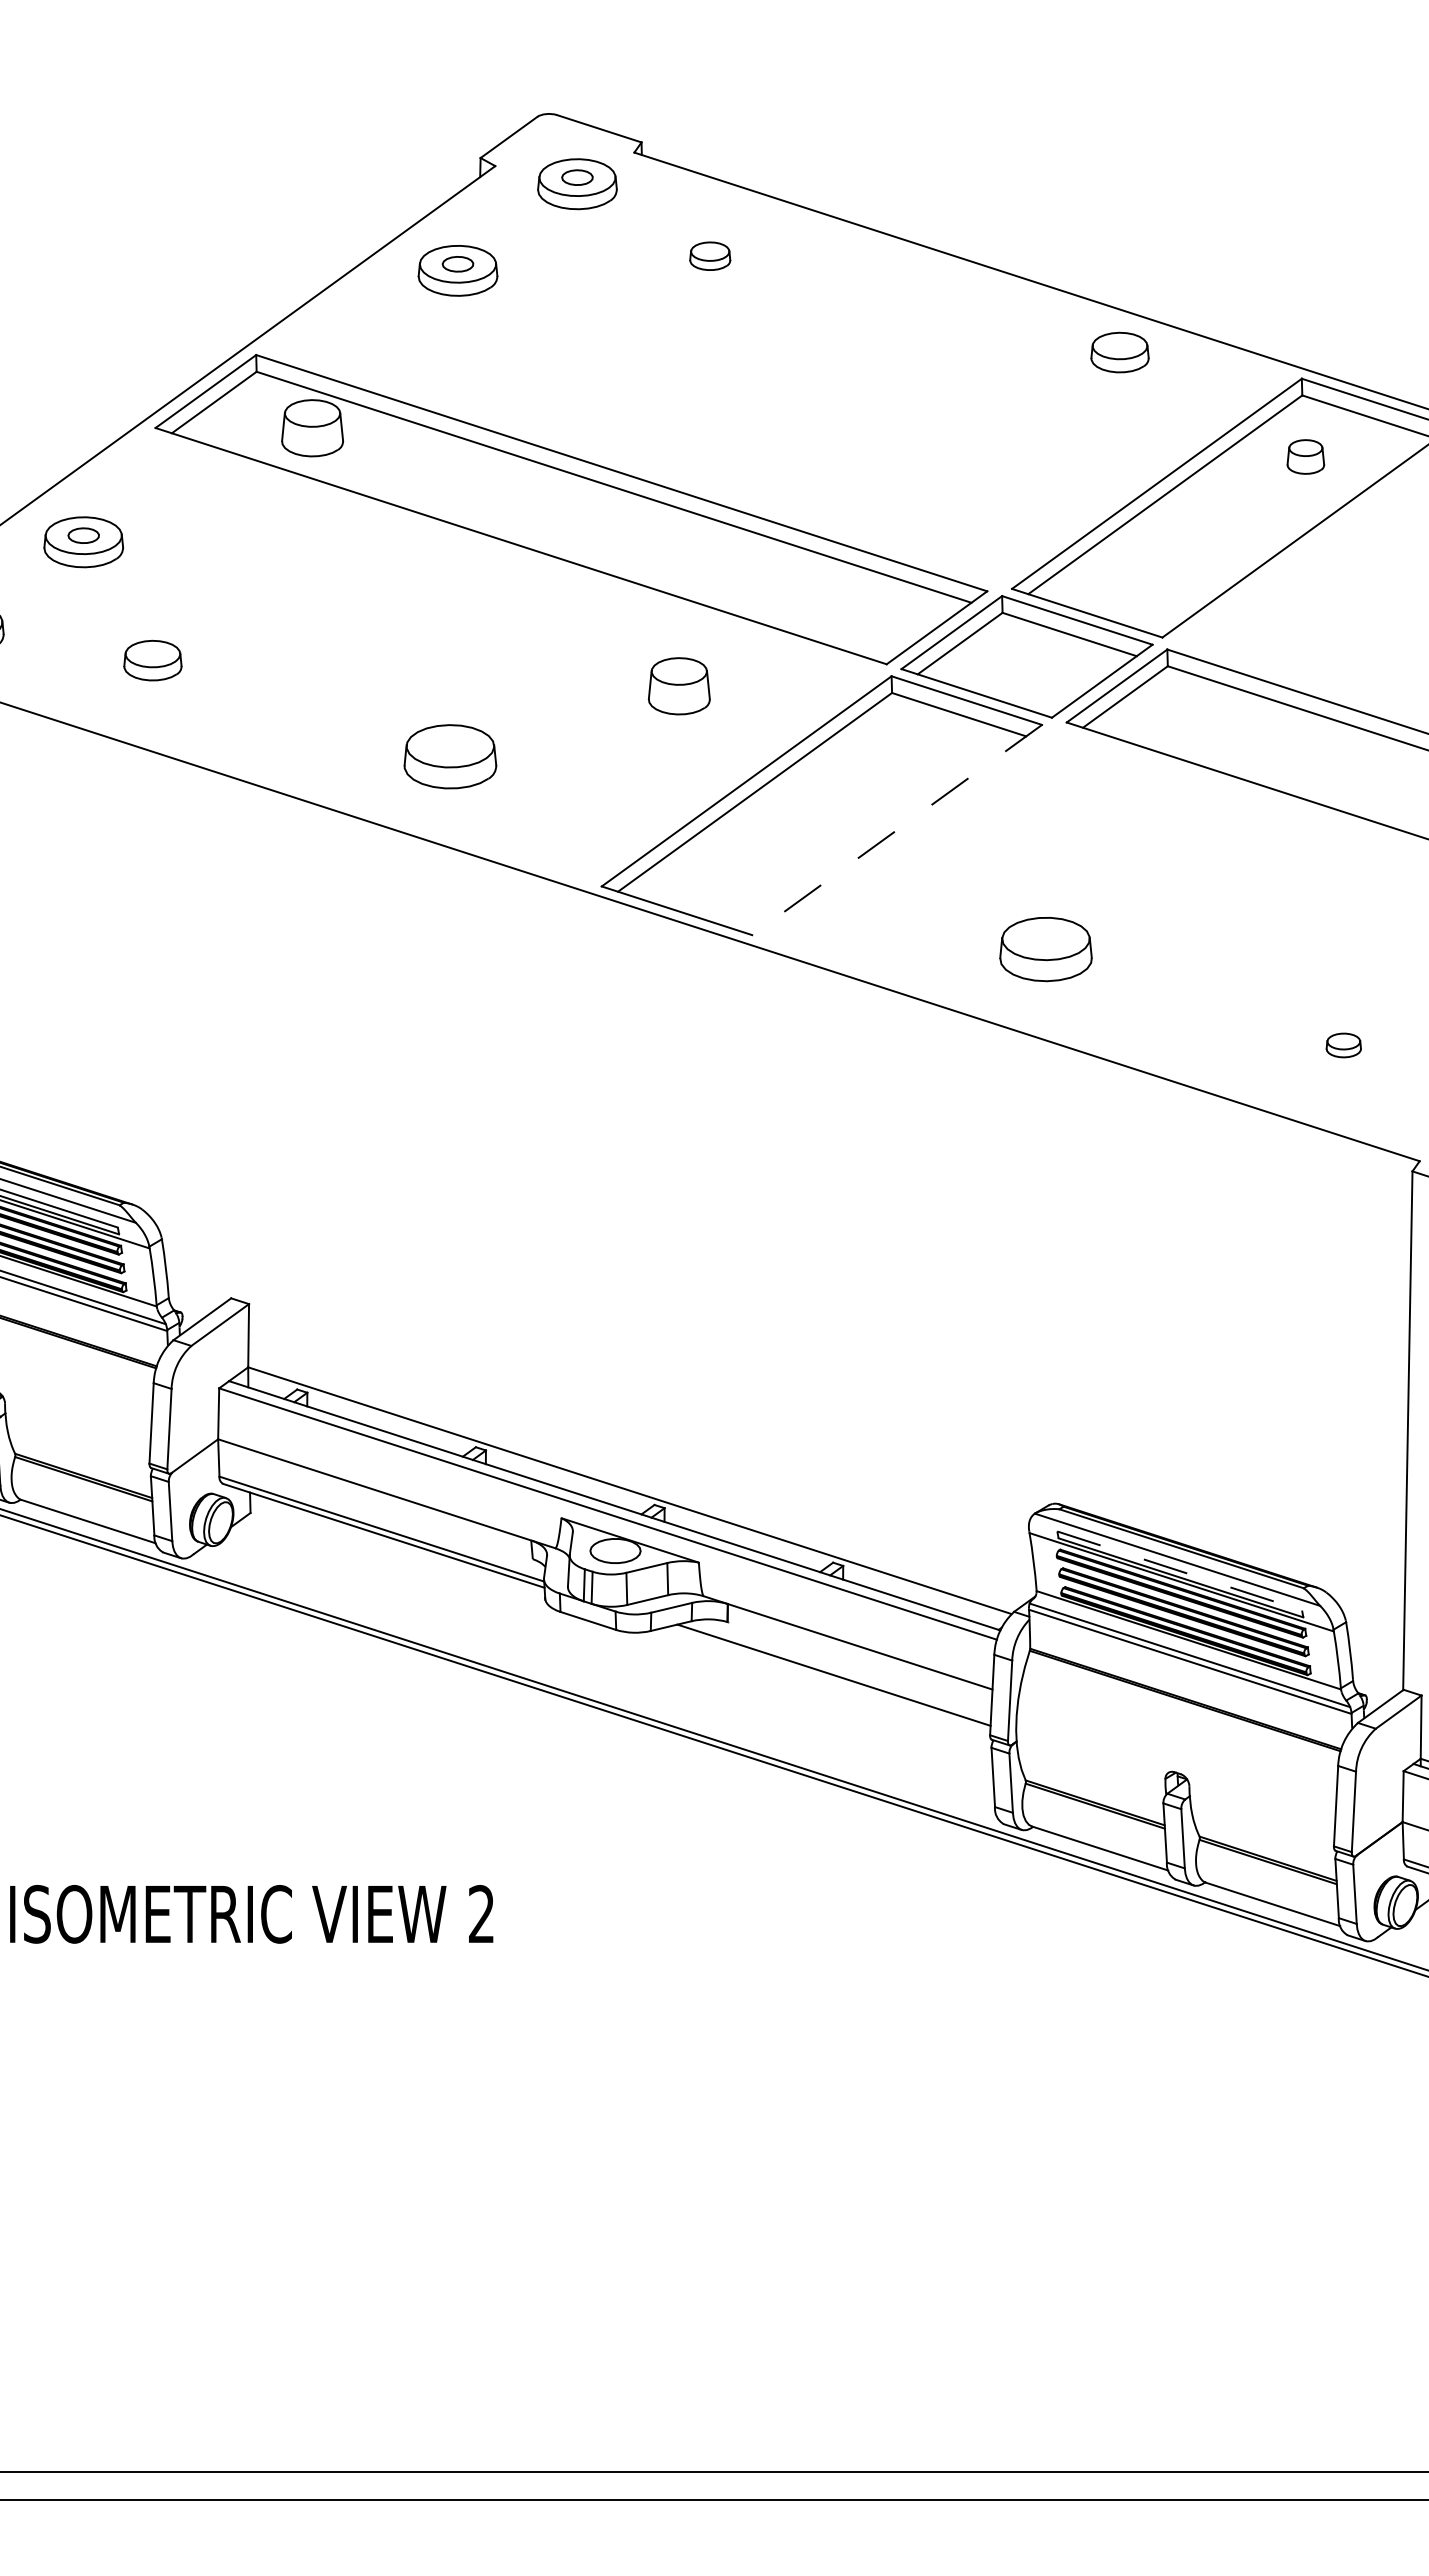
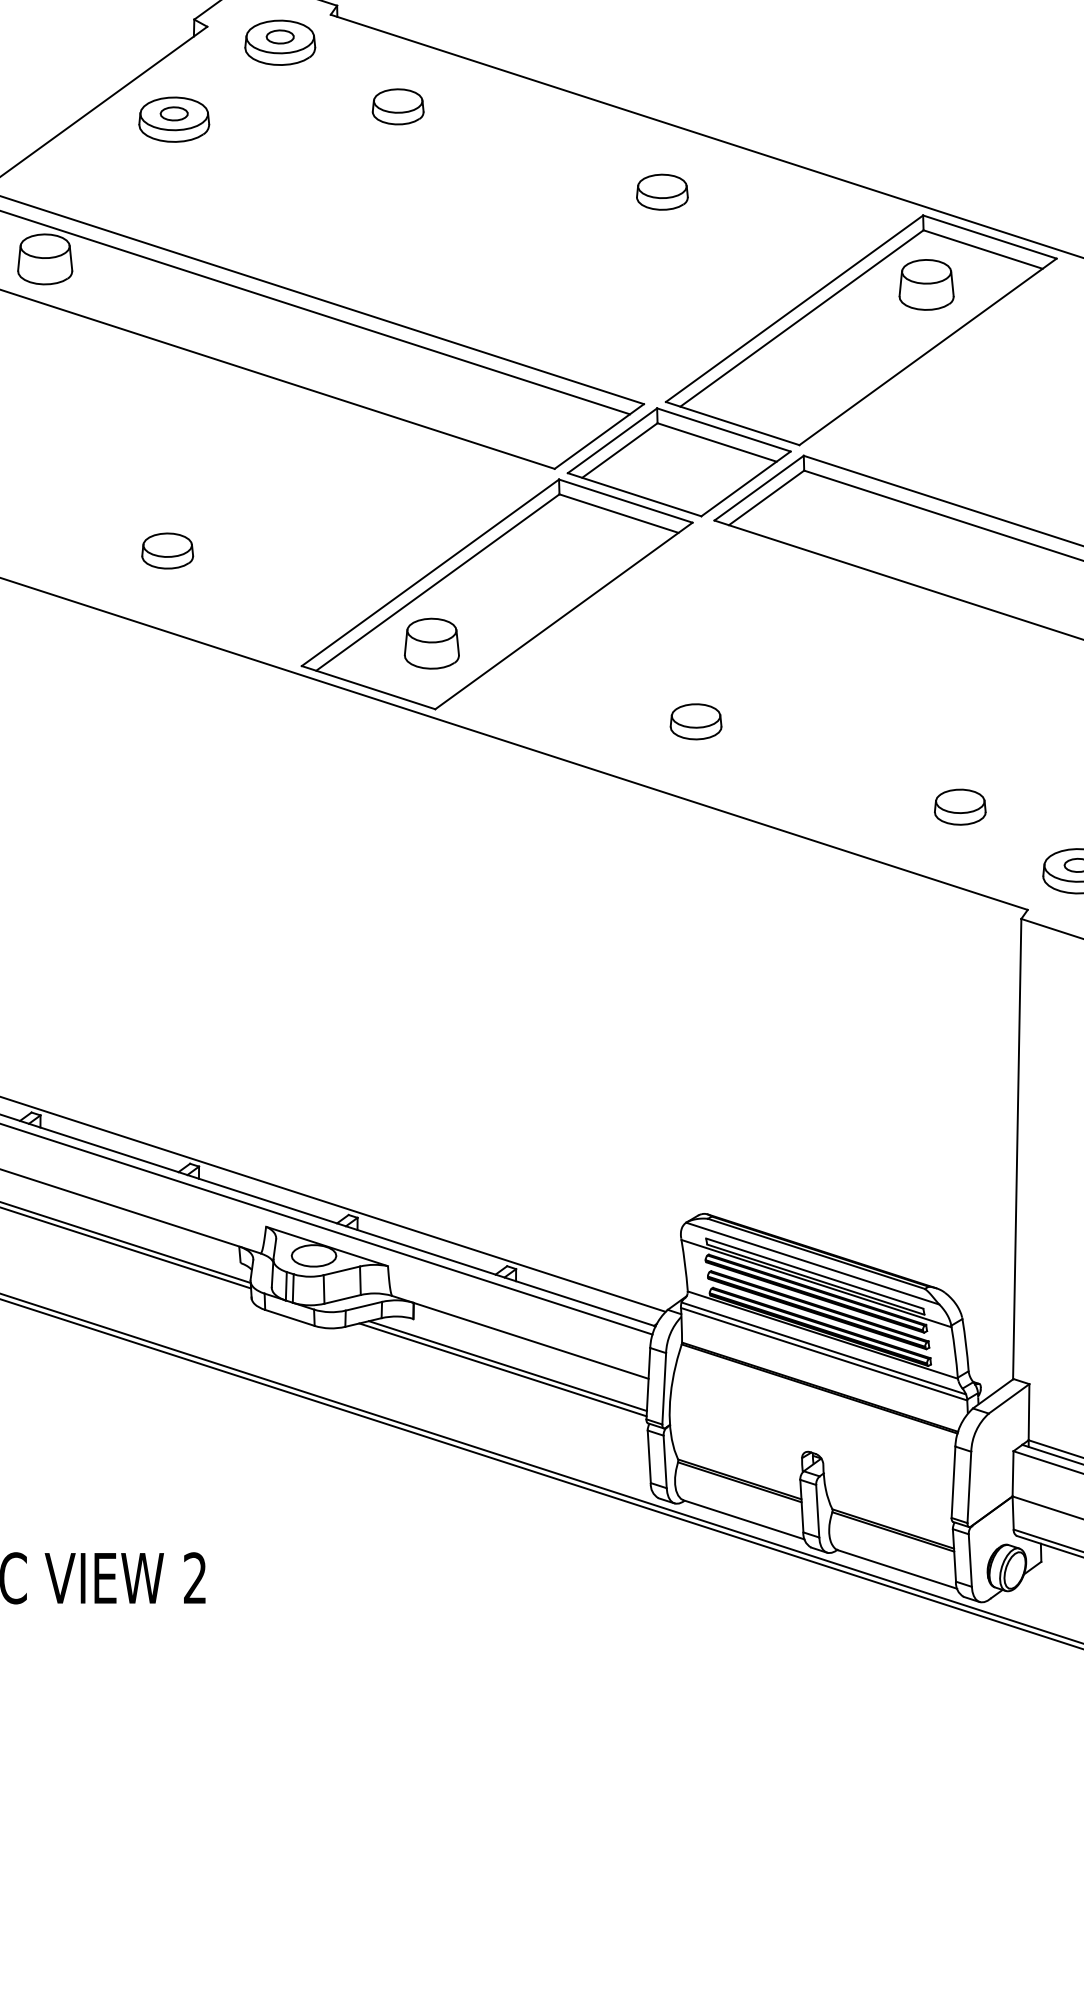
part: (709, 255) -> (397, 106), size x1.43
part: (1119, 352) -> (661, 192), moved
part: (1305, 456) -> (926, 284), size x1.67
part: (678, 686) -> (431, 643), moved
part: (450, 756) -> (167, 550), size x0.62
line: (896, 830) -> (563, 616), dashed -> solid
part: (1045, 948) -> (695, 721), size x0.62
part: (1343, 1045) -> (960, 807), size x1.67
line: (1179, 1571) -> (814, 1274), dashed -> solid
line: (828, 1679) -> (503, 1369), added

